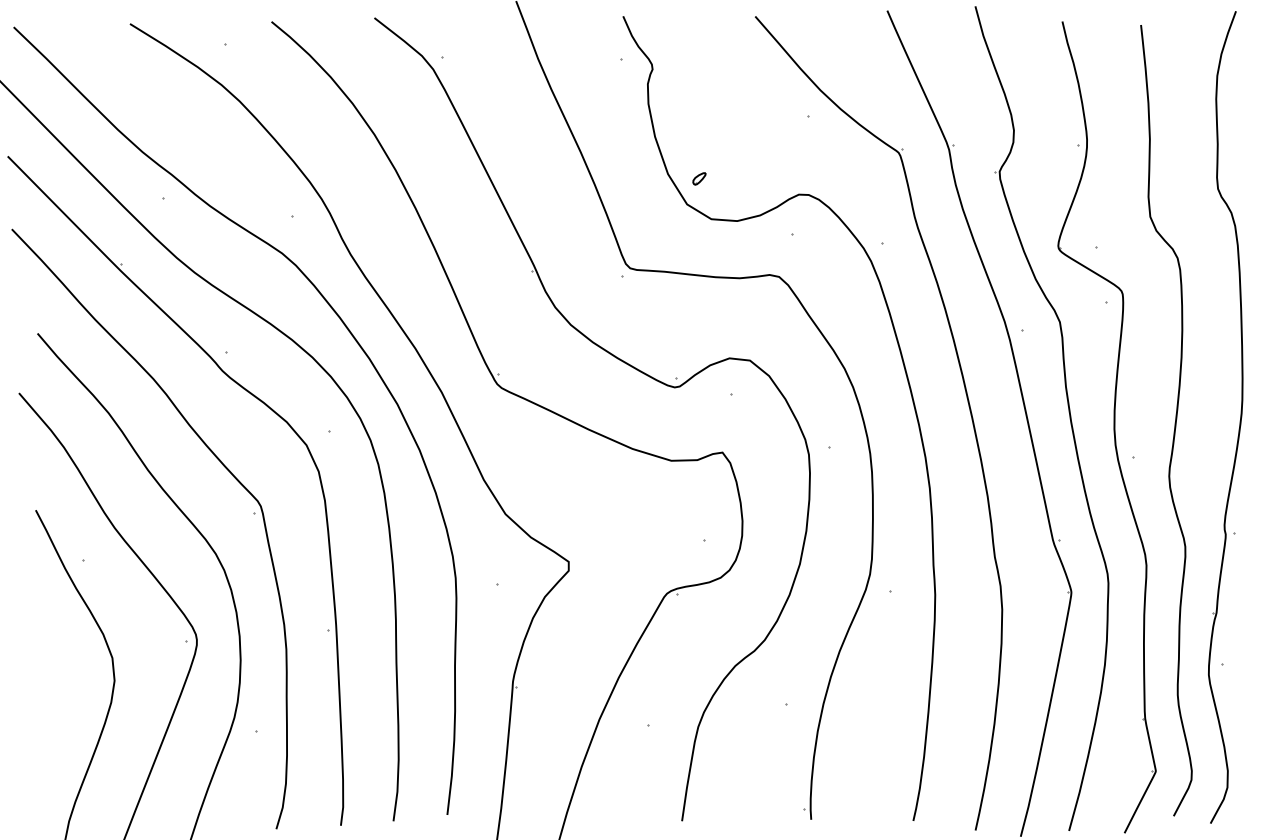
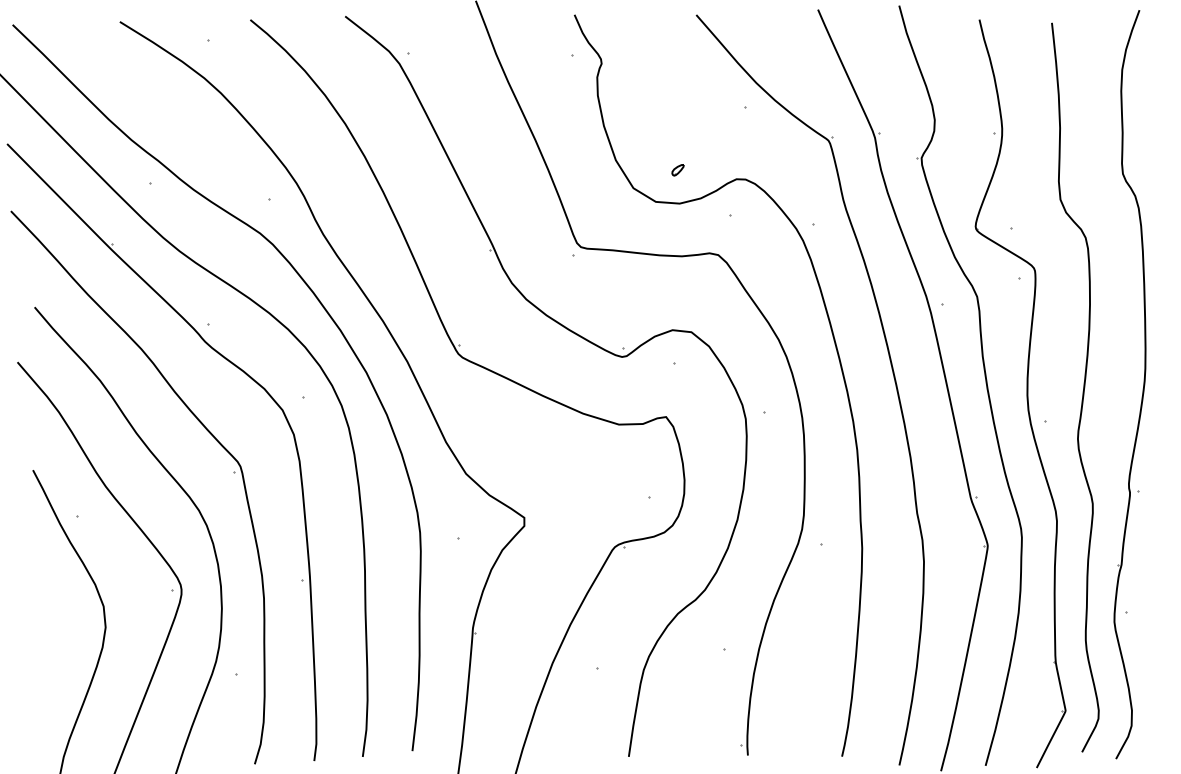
part: (699, 178) -> (678, 169), moved

